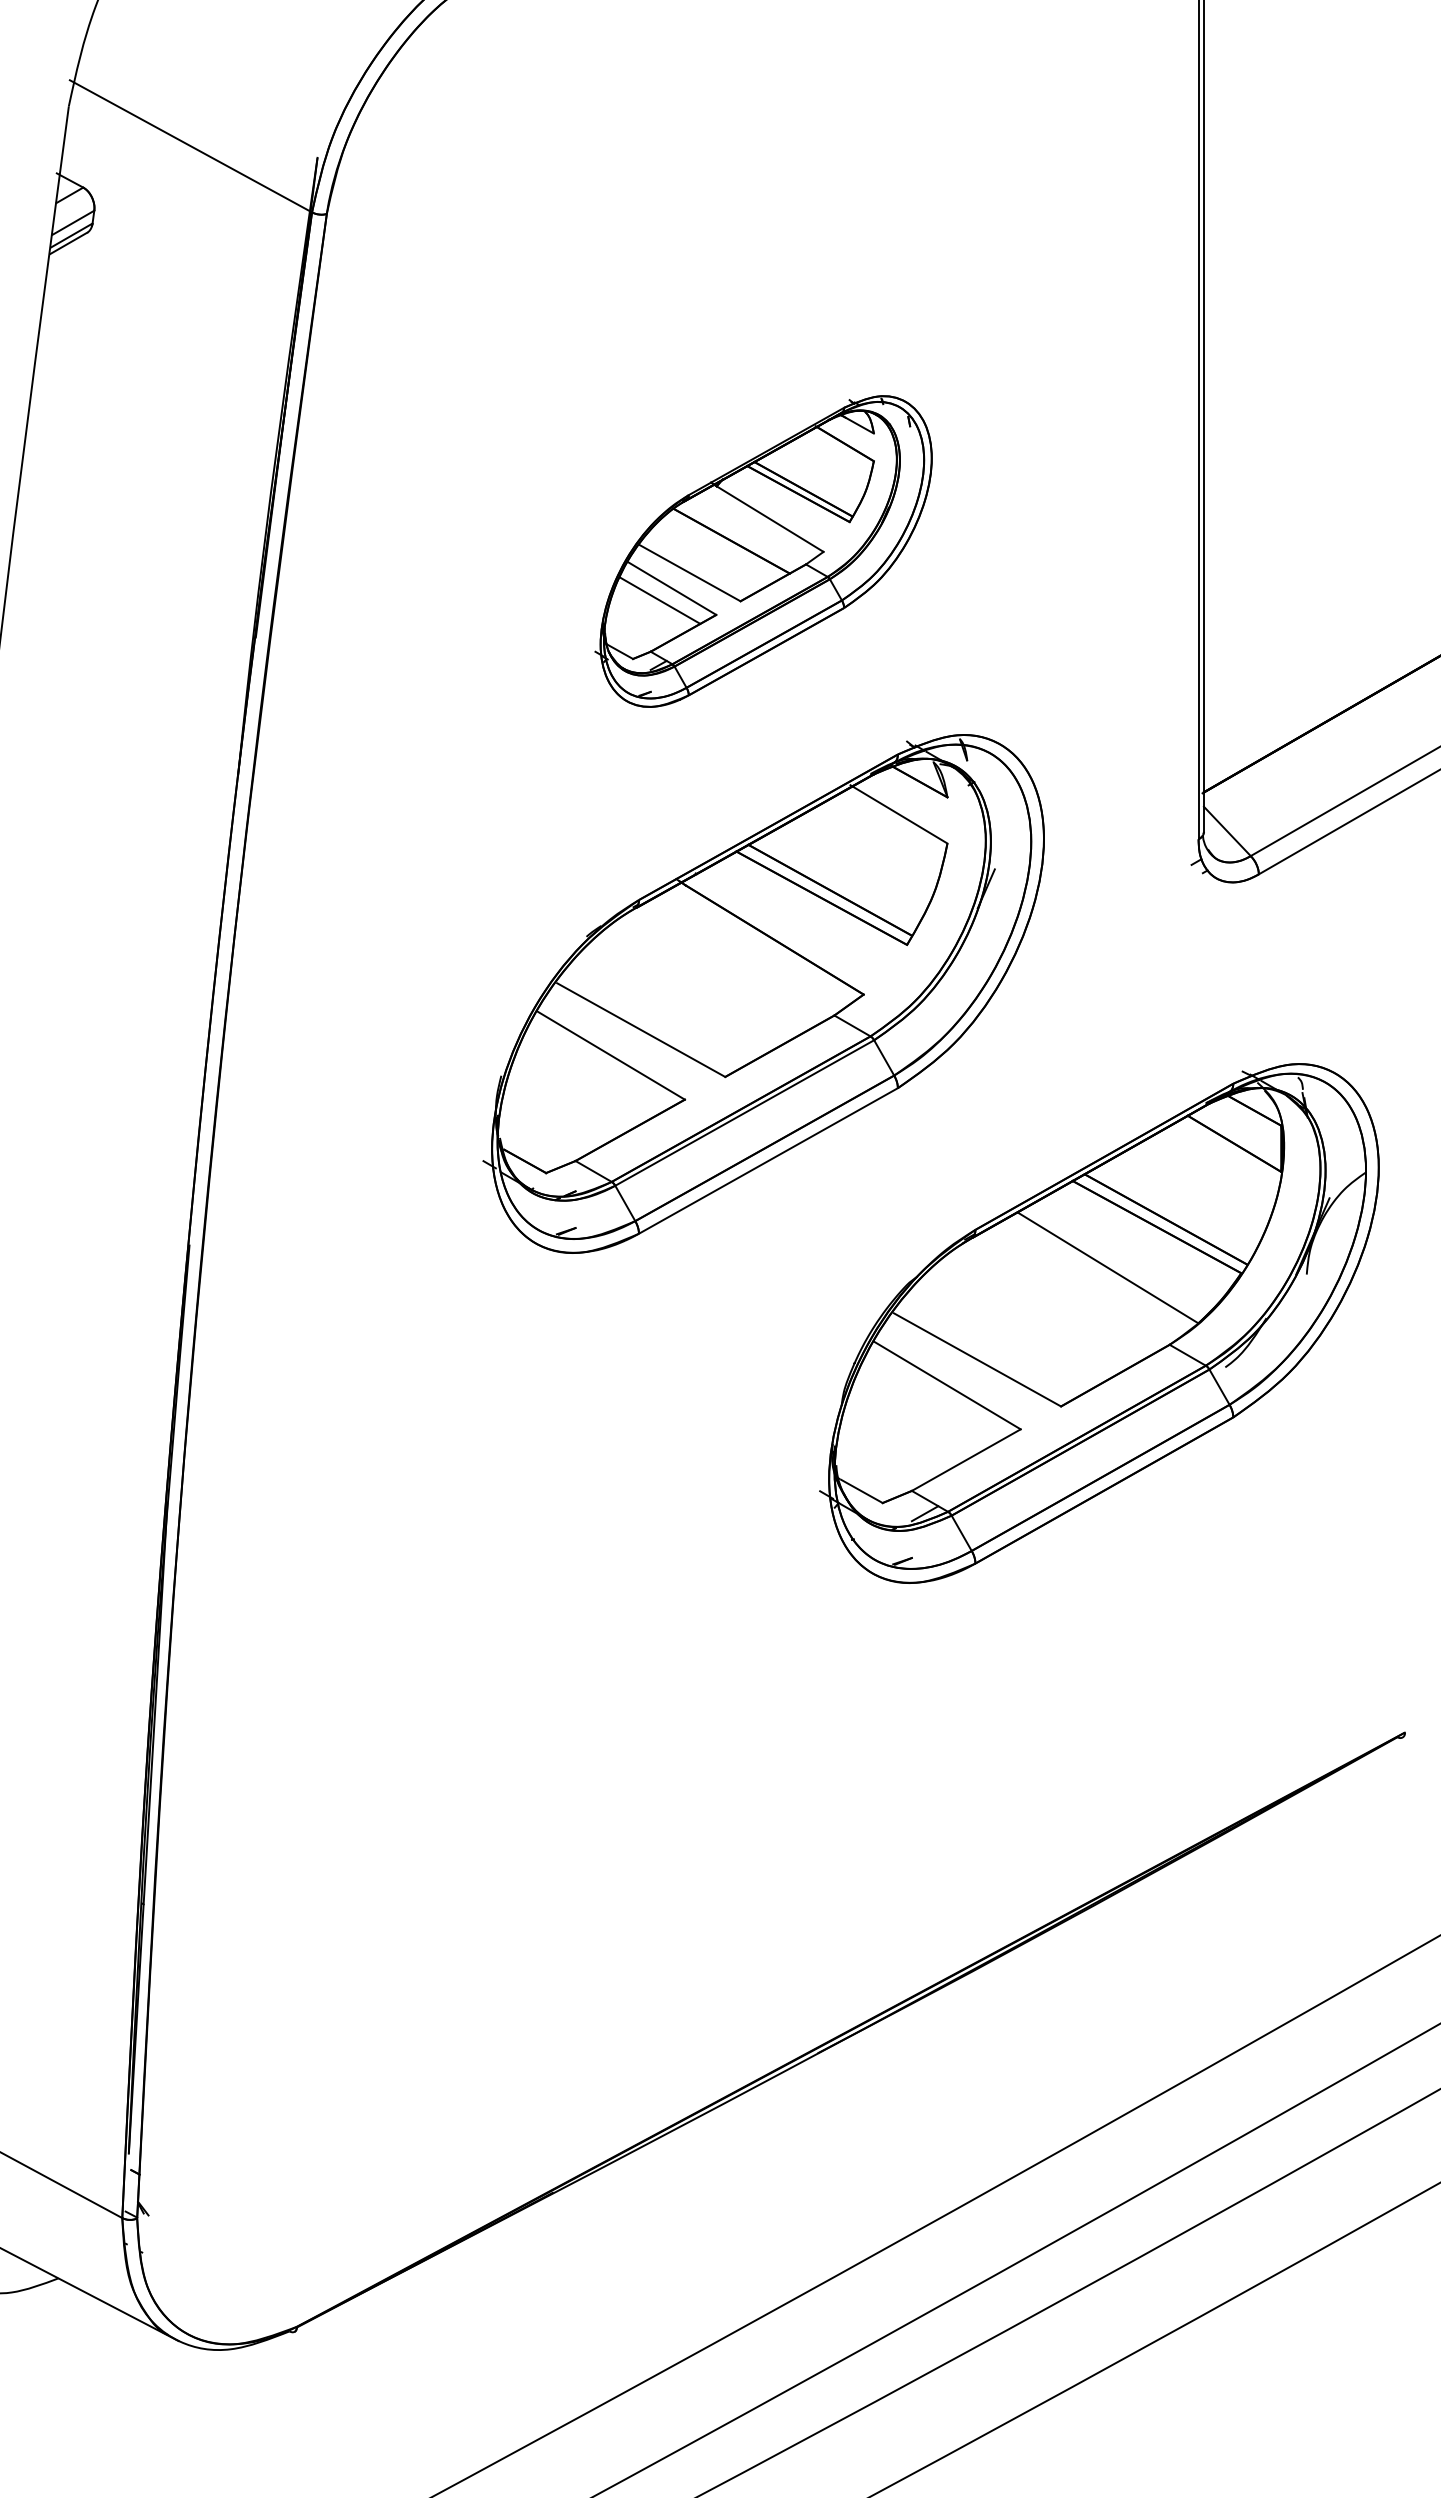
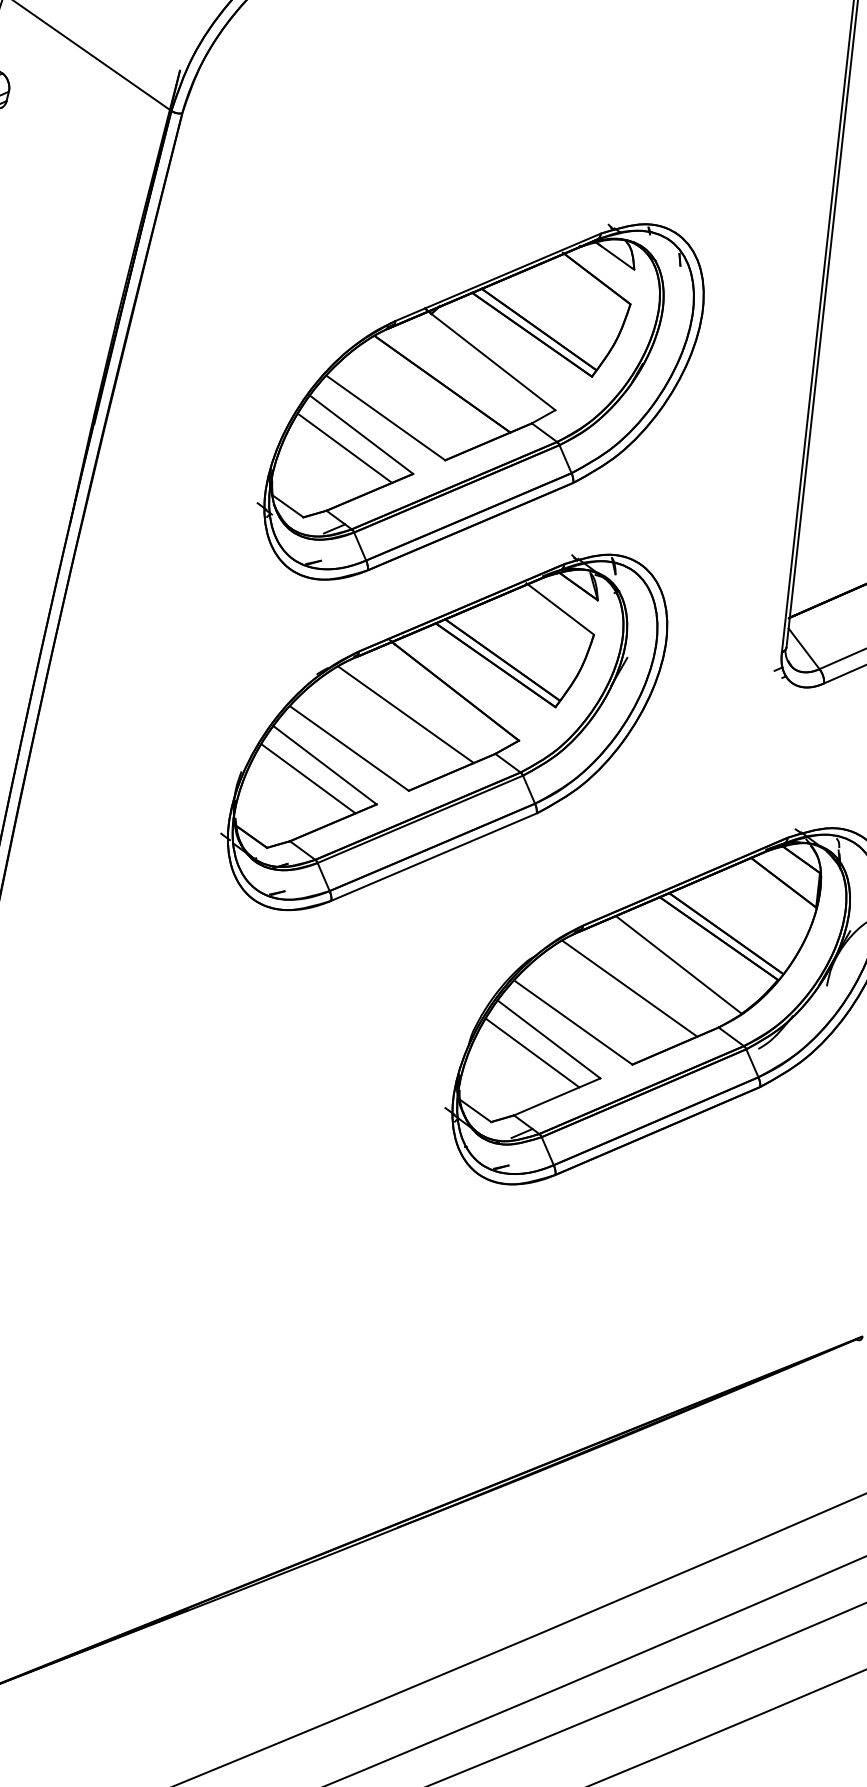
part: (763, 551) -> (480, 401), size x1.67
line: (710, 976) -> (406, 714), added
line: (590, 1075) -> (308, 778), added
line: (1046, 1306) -> (629, 988), added
line: (927, 1405) -> (532, 1052), added

